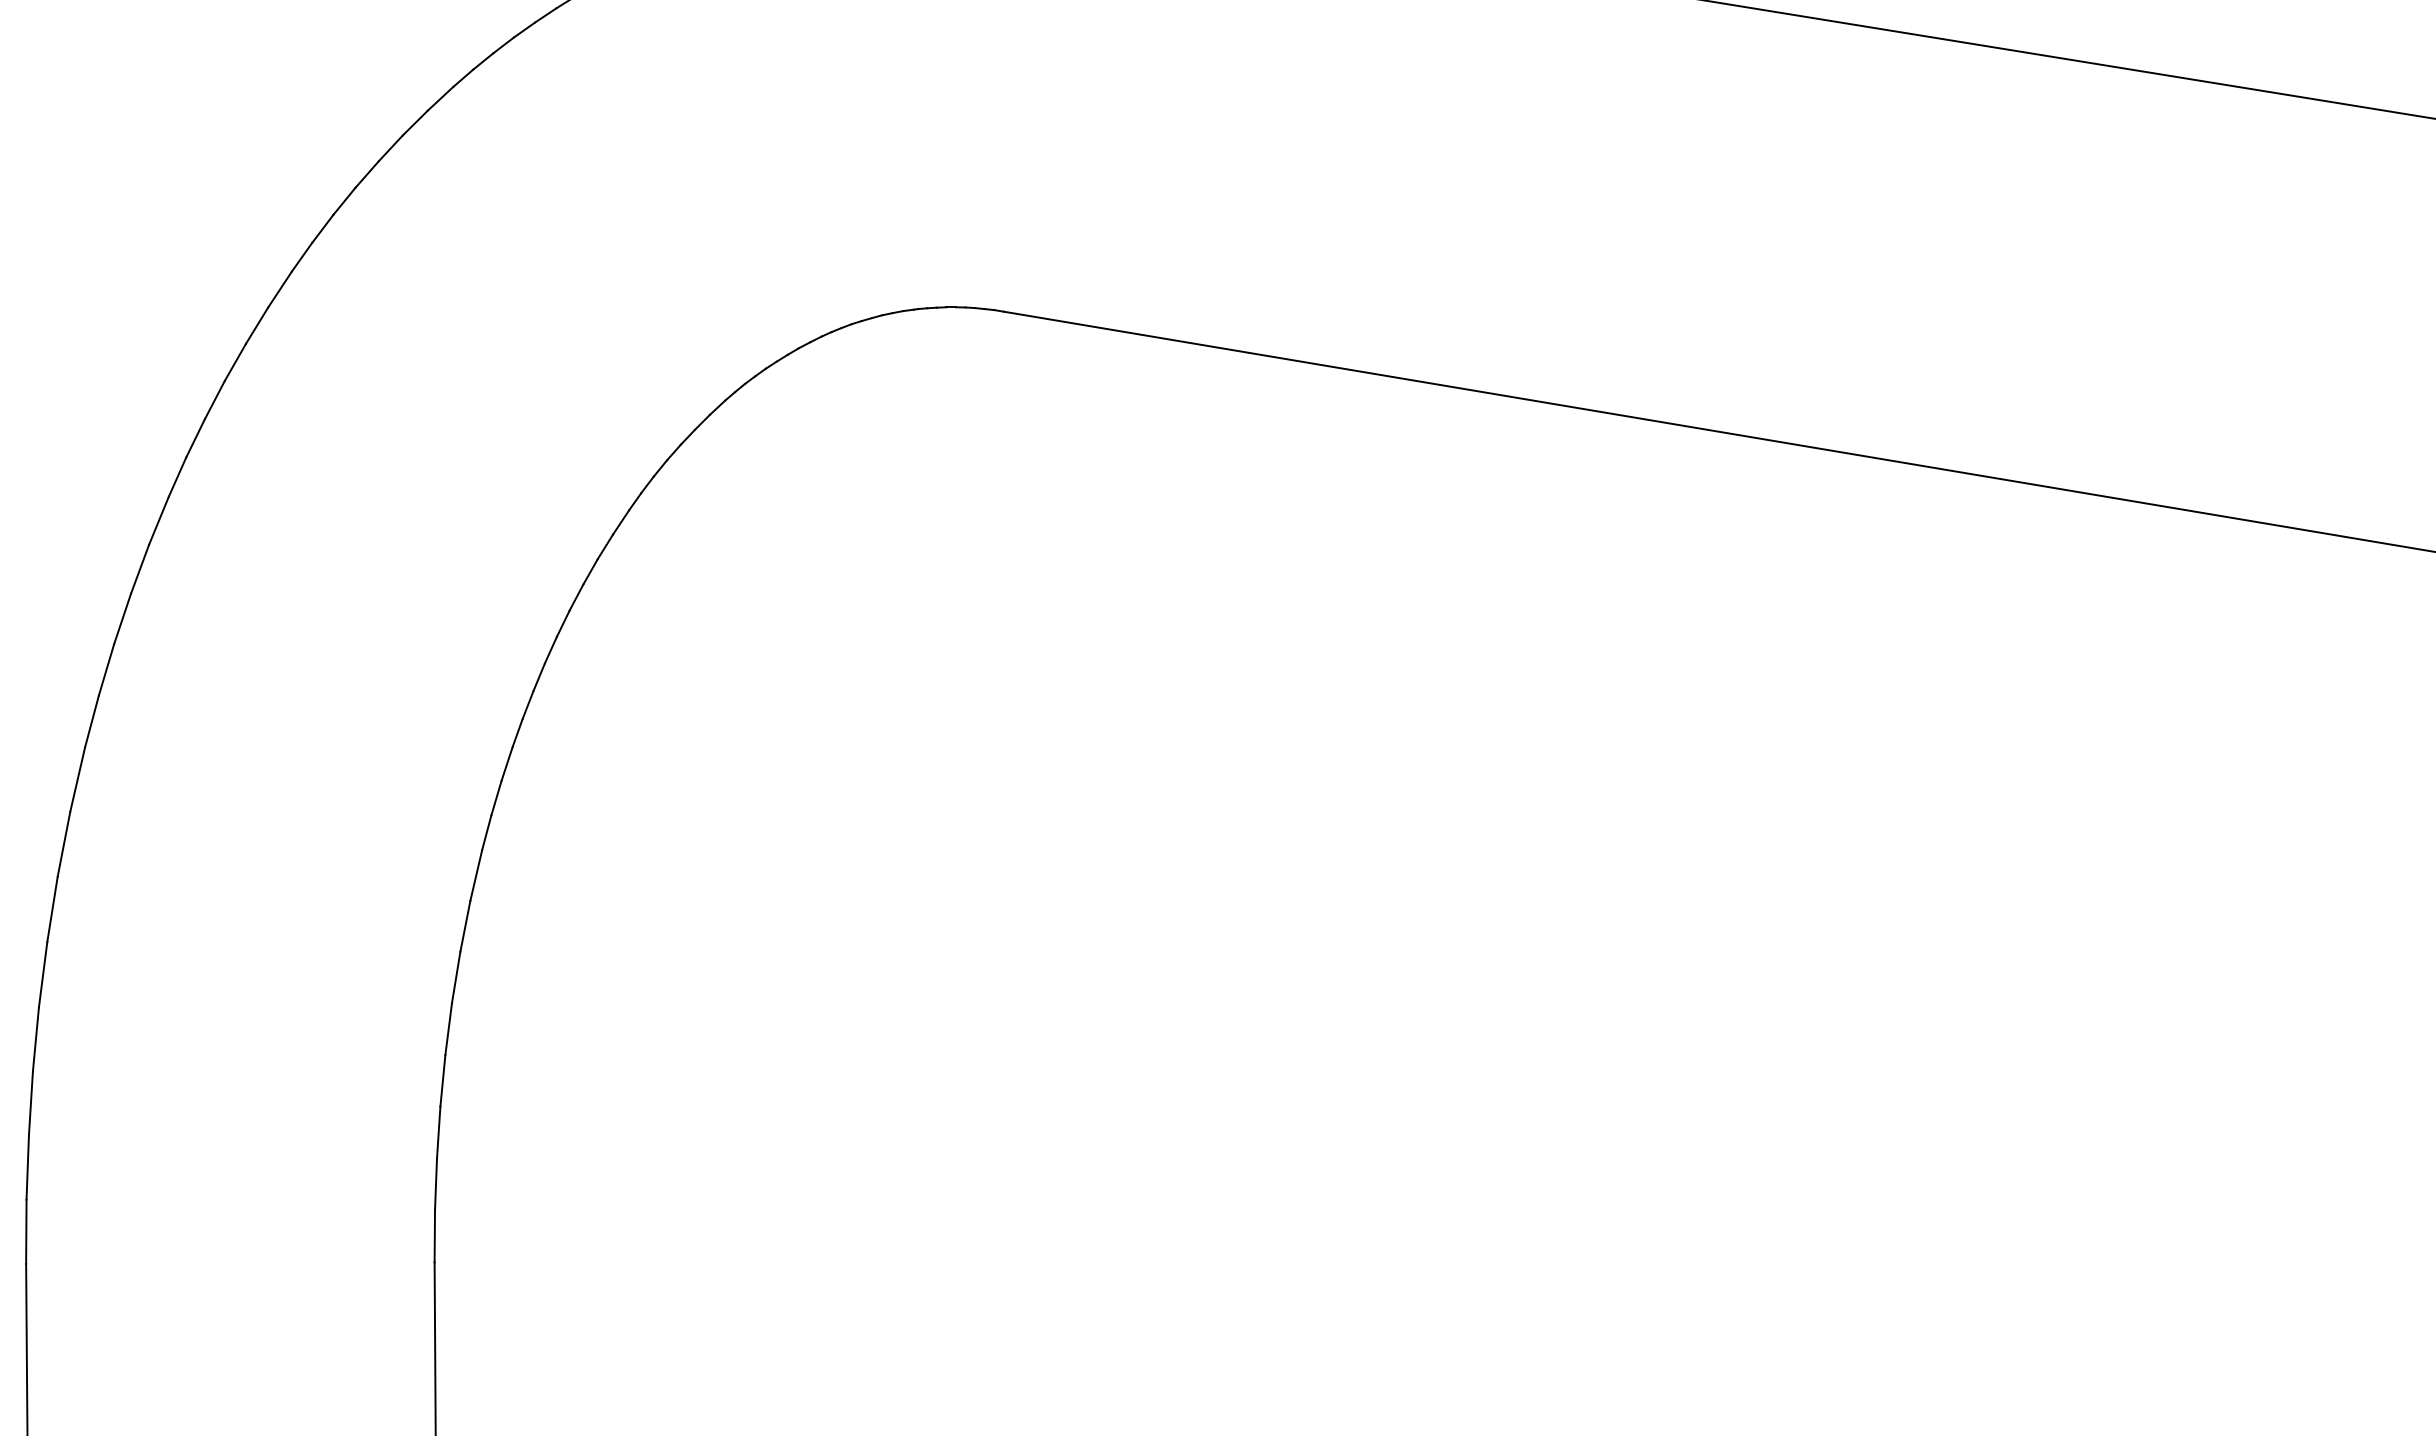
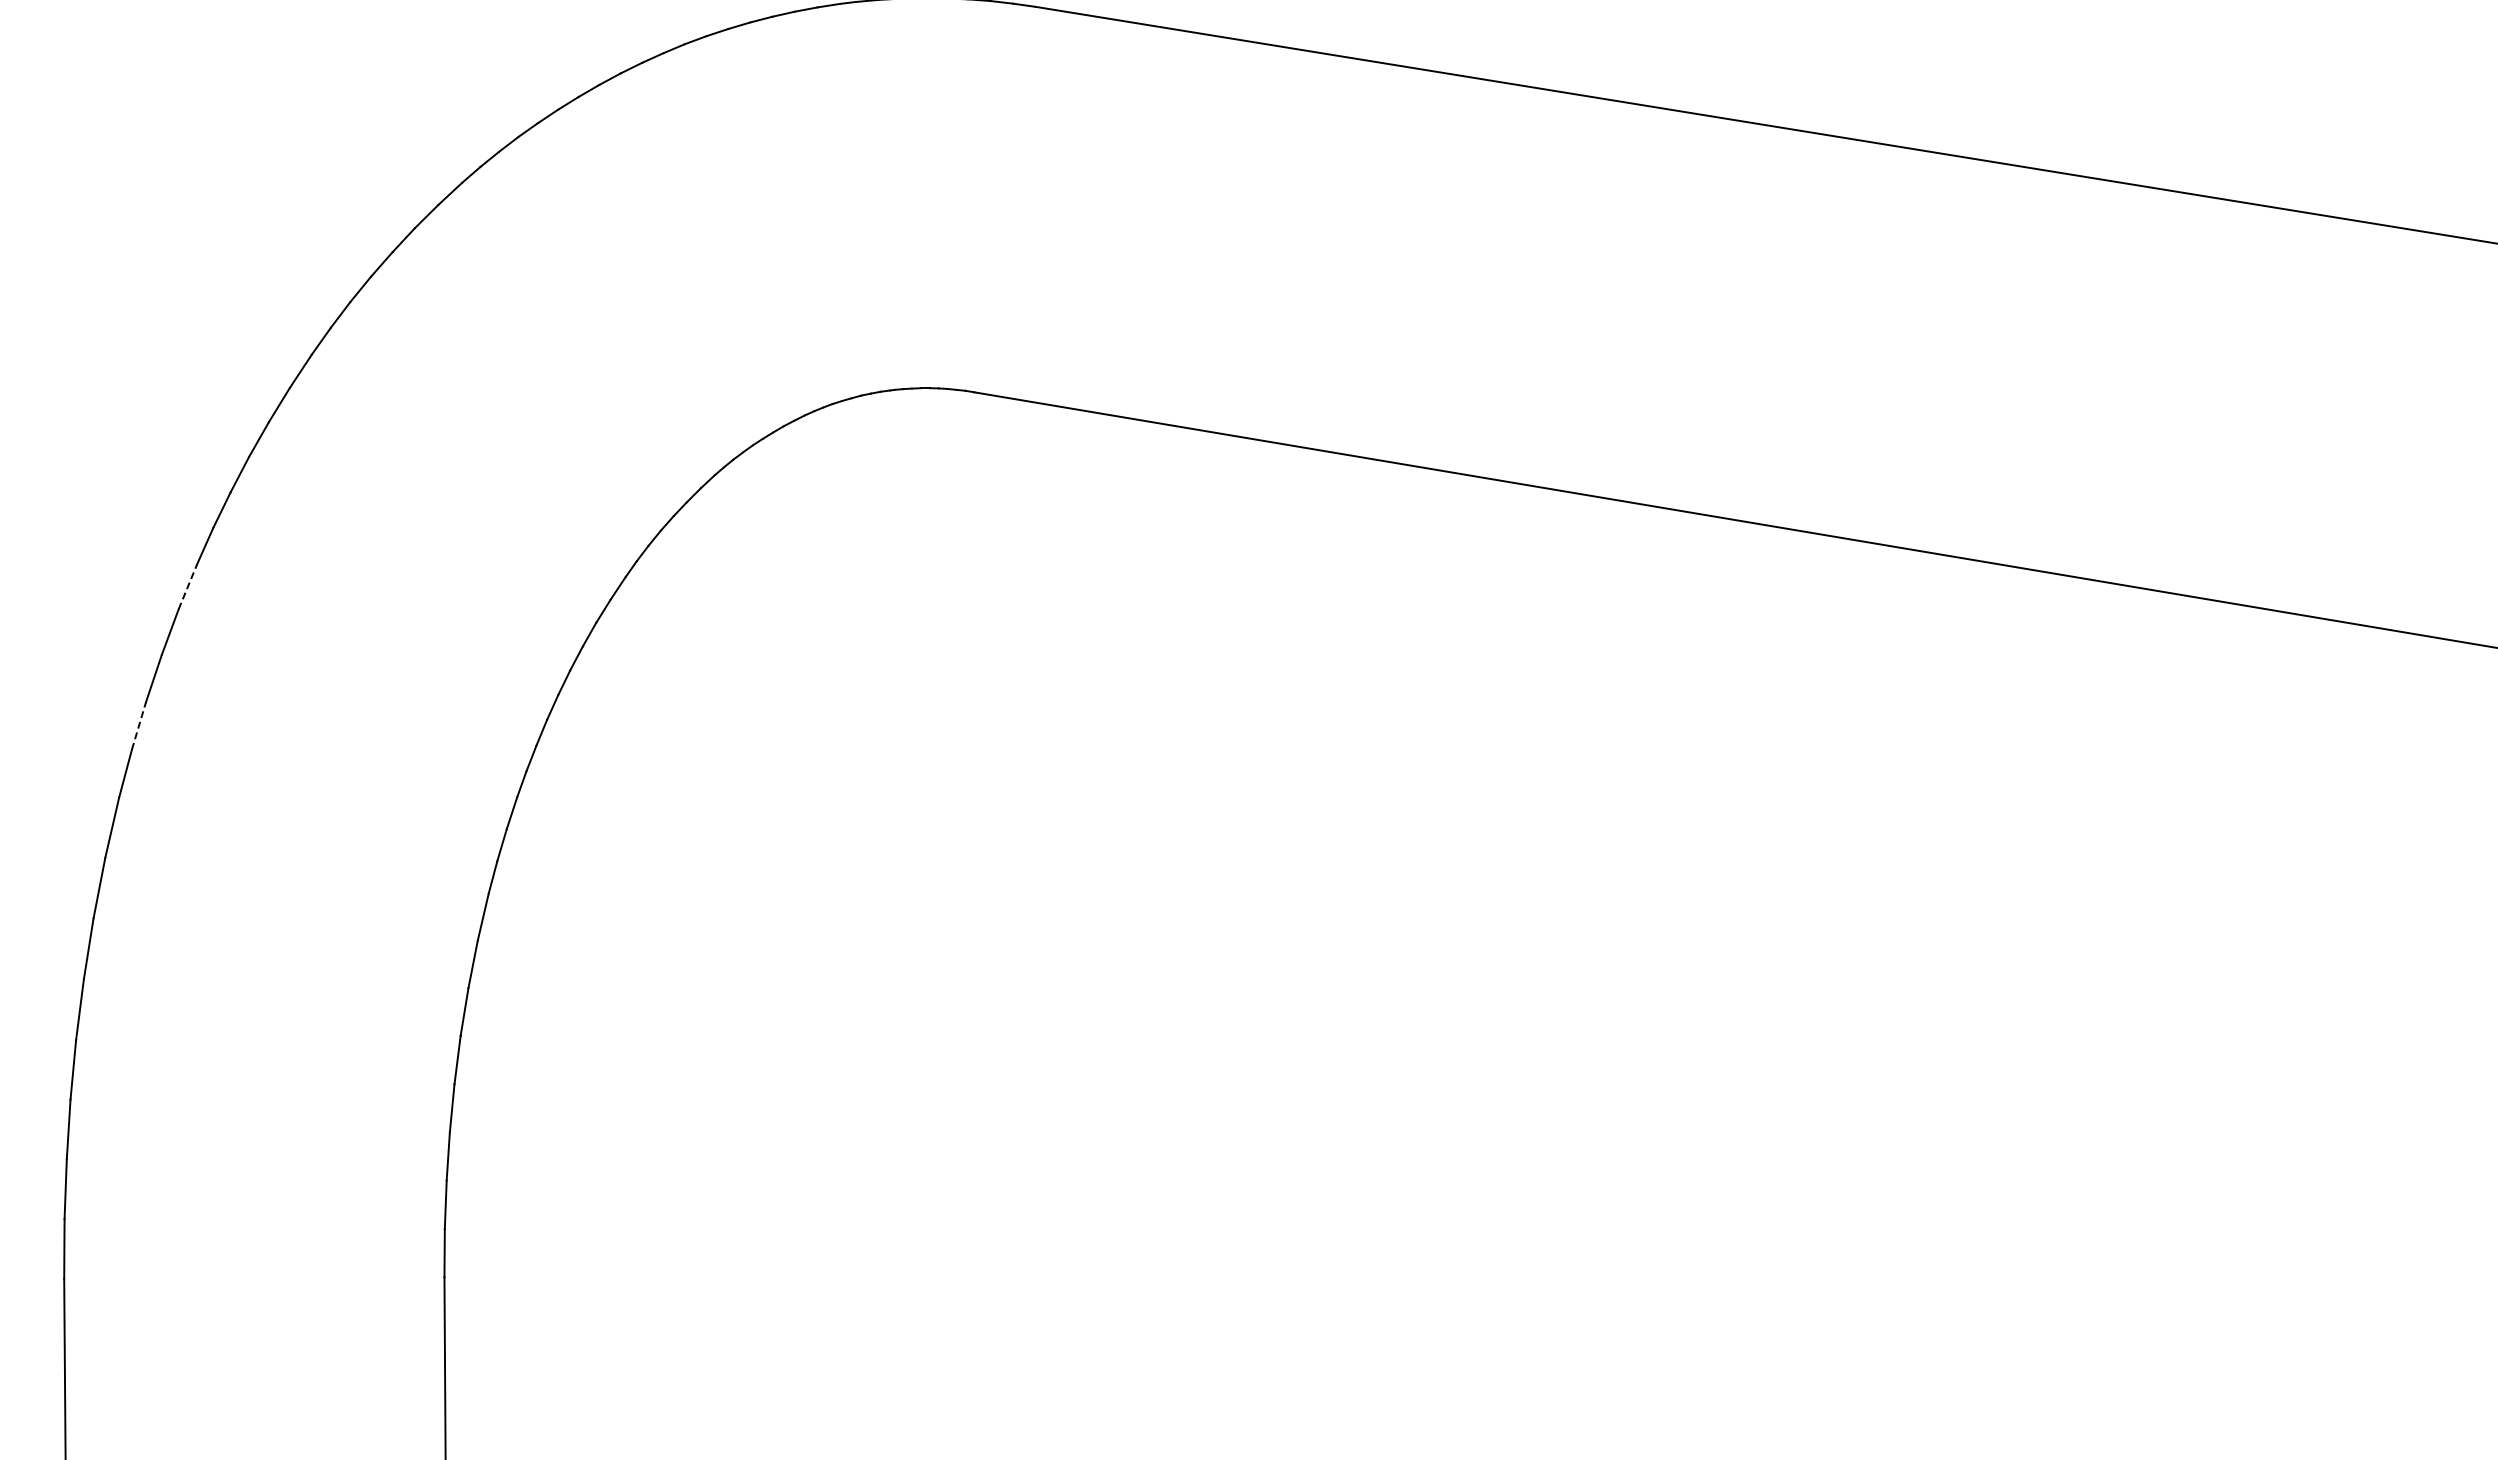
line: (159, 520) -> (188, 586), solid -> dashed
line: (107, 669) -> (139, 725), solid -> dashed

